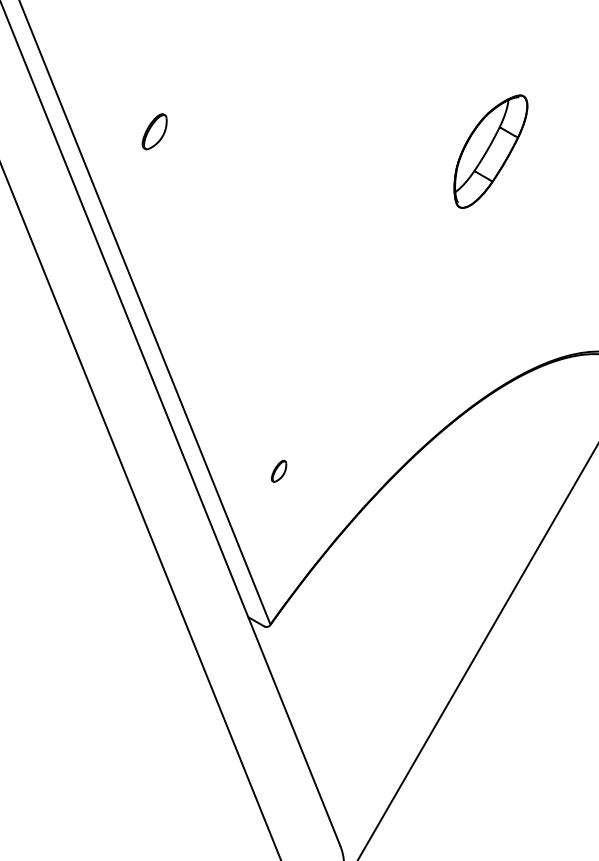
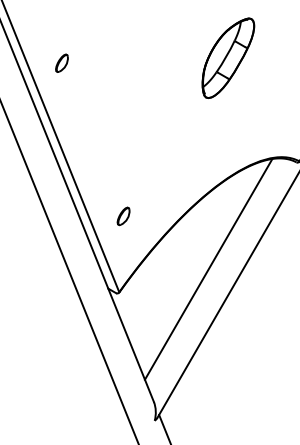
part: (153, 130) -> (61, 62), moved
part: (491, 150) -> (228, 57), size x1.43
part: (278, 471) -> (123, 216), size x1.67
line: (450, 576) -> (208, 268), added

